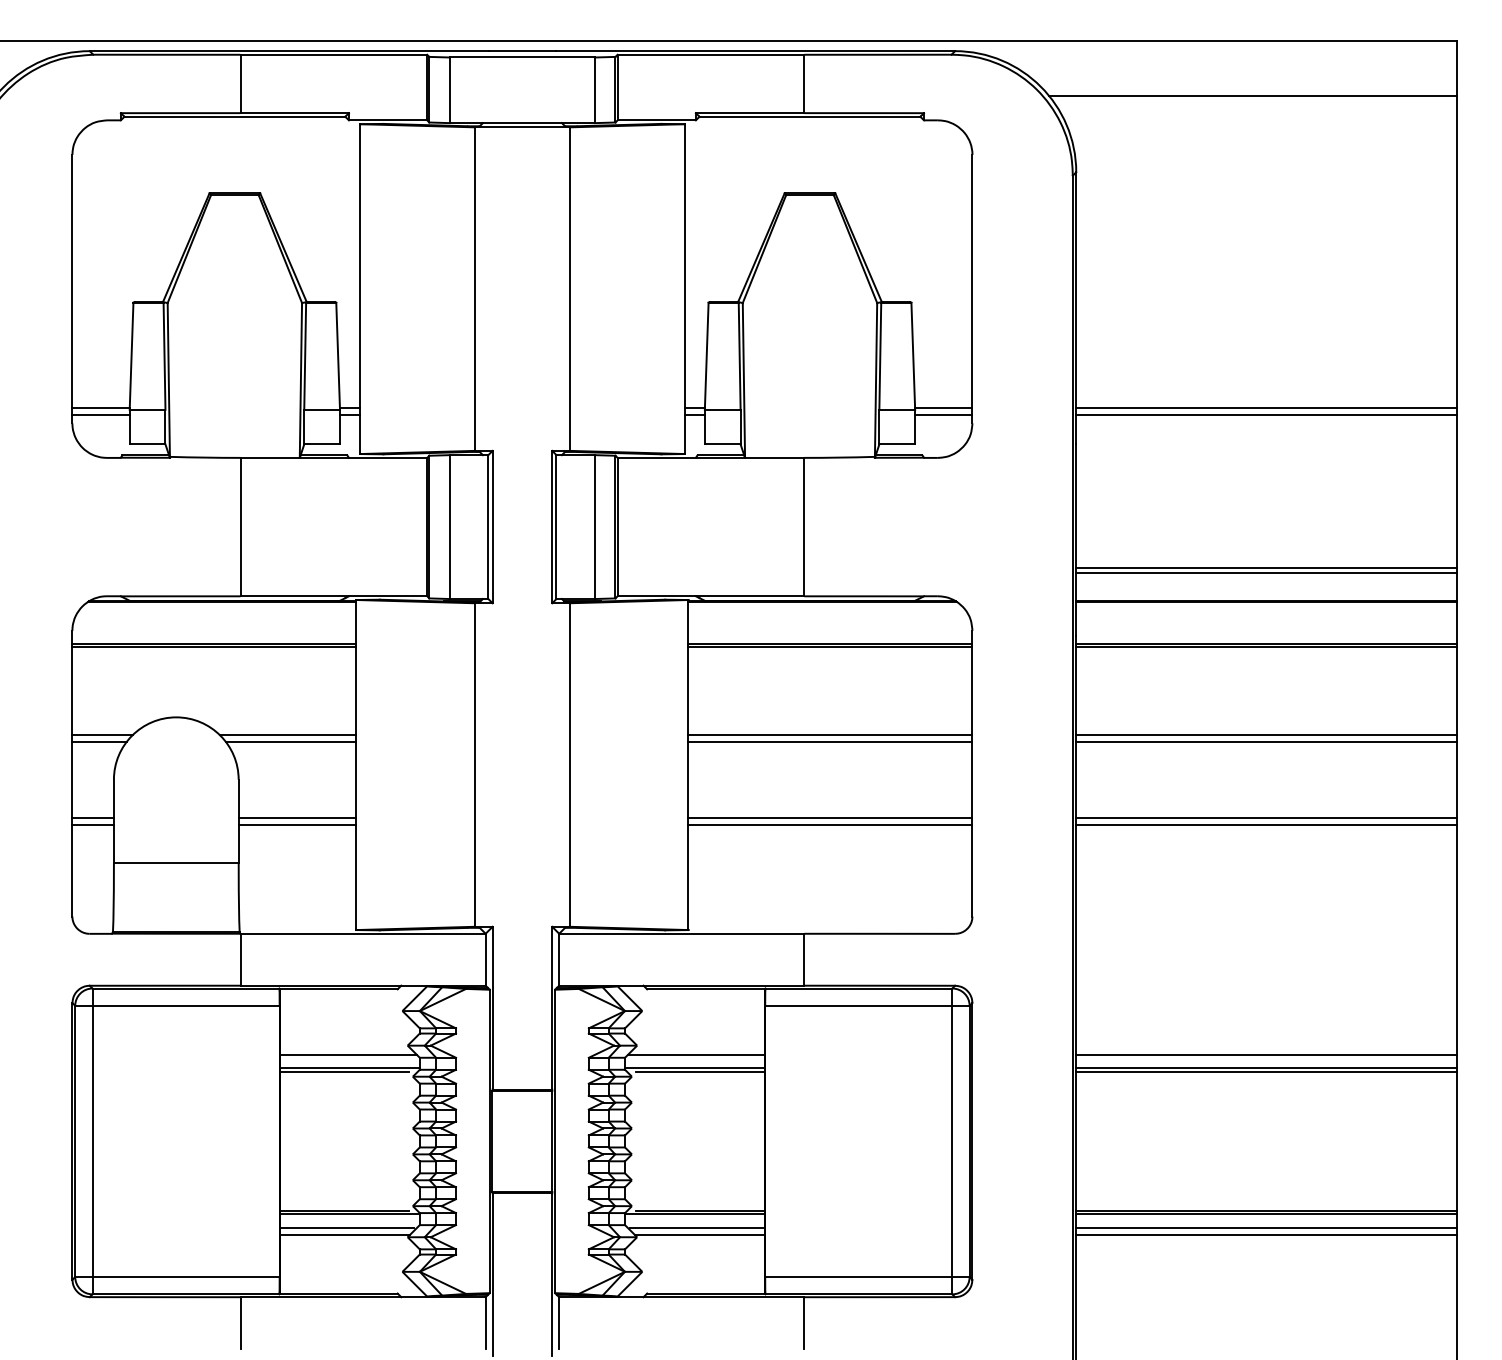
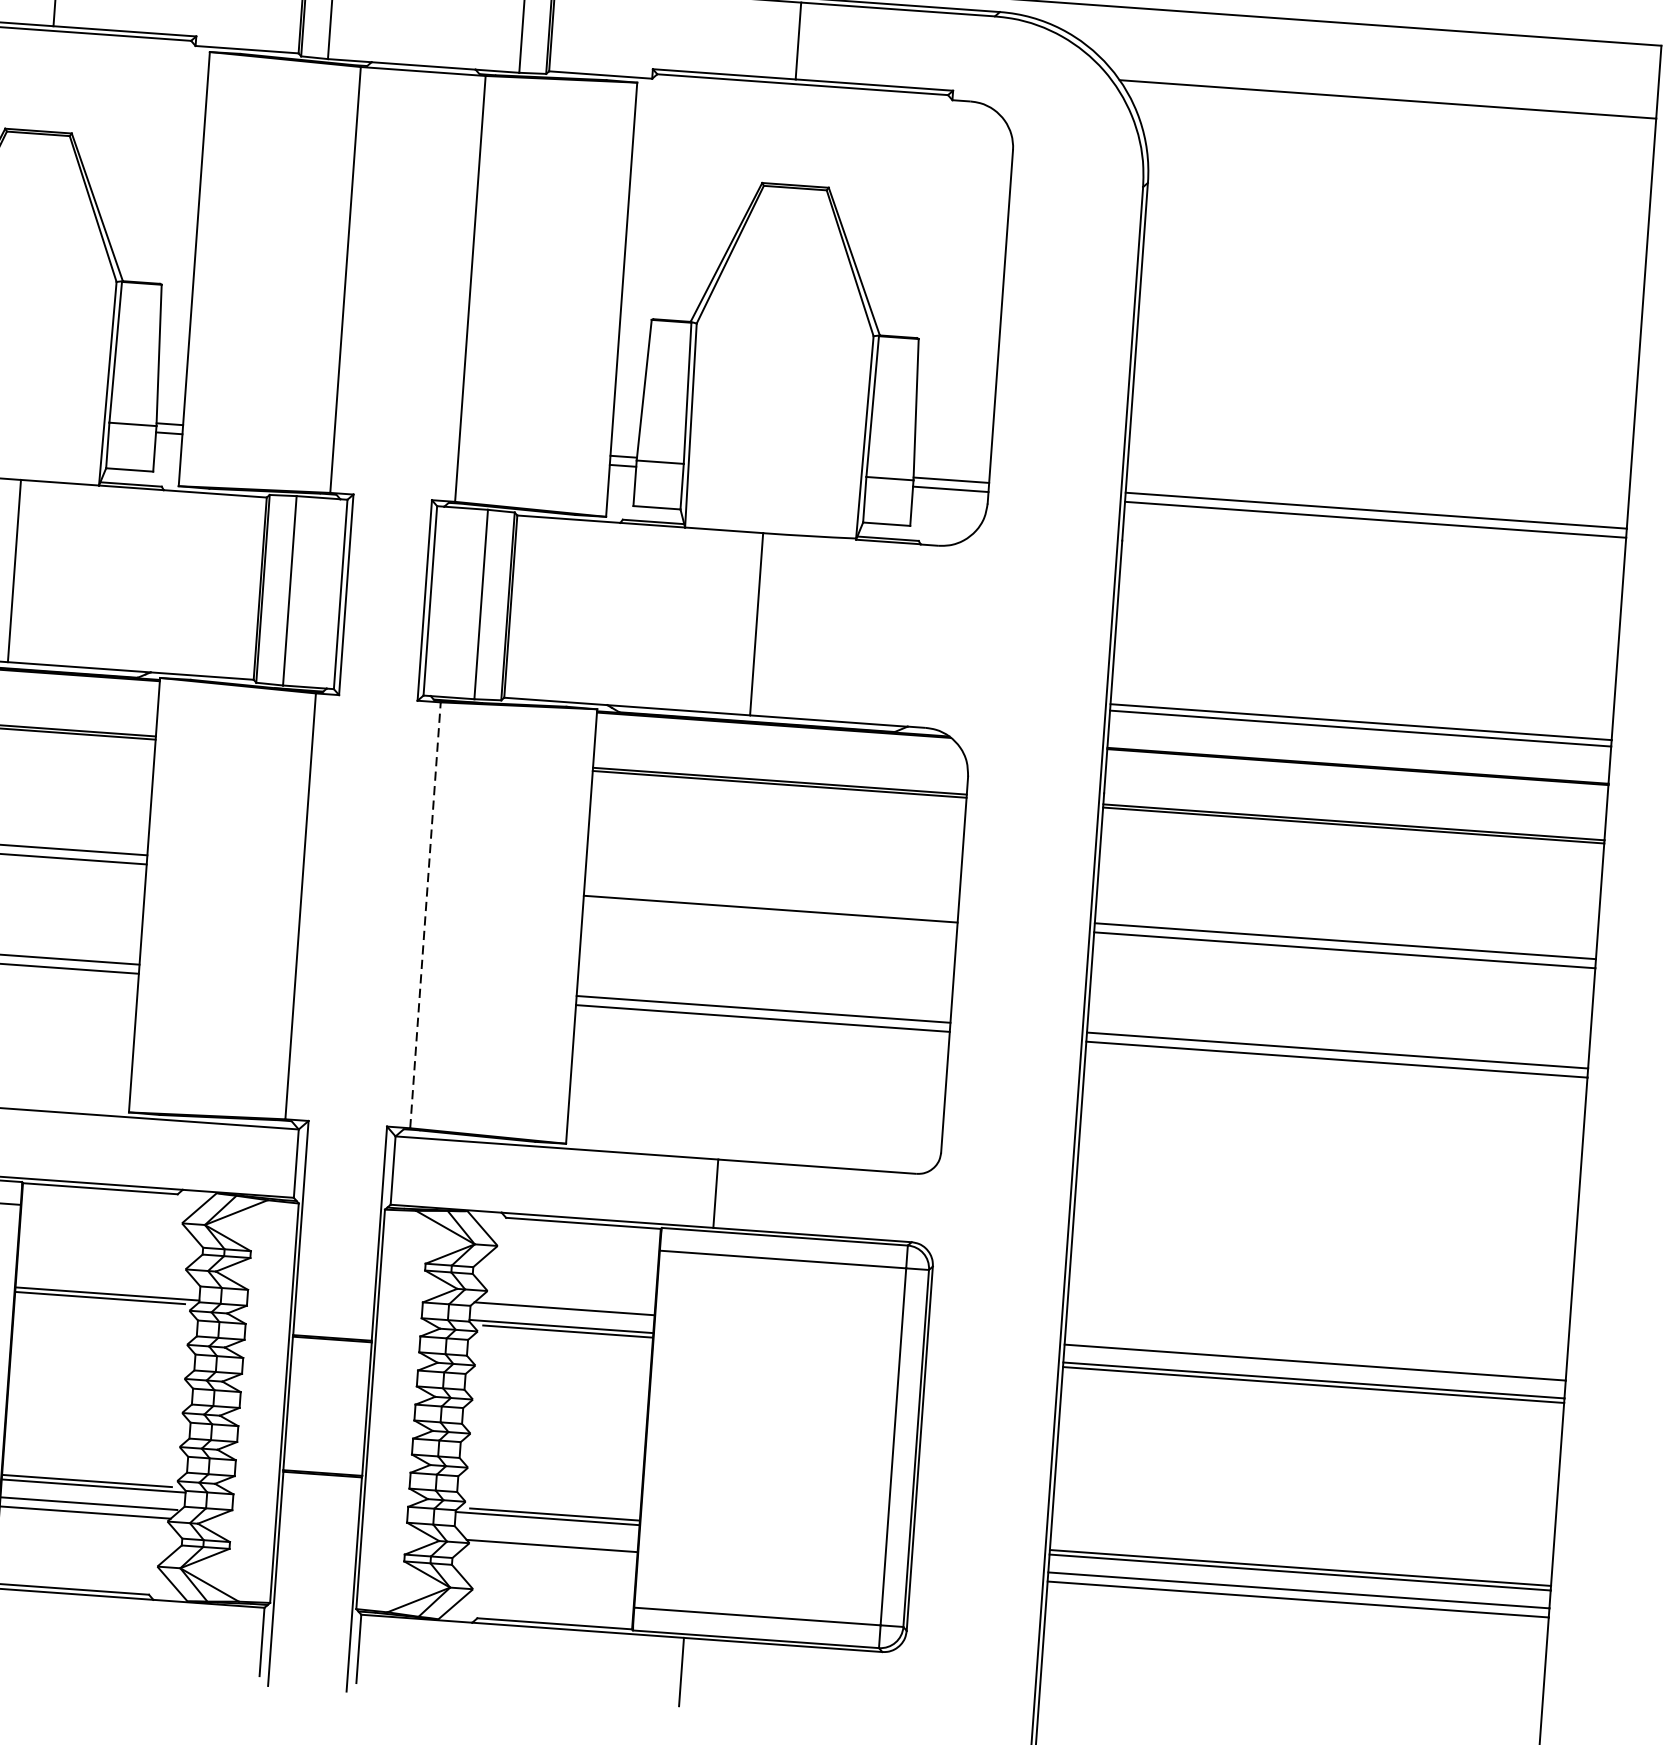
line: (830, 734) -> (771, 899), removed
line: (569, 765) -> (424, 915), solid -> dashed
line: (348, 1054) -> (106, 1275), removed
line: (697, 1227) -> (549, 1536), removed

